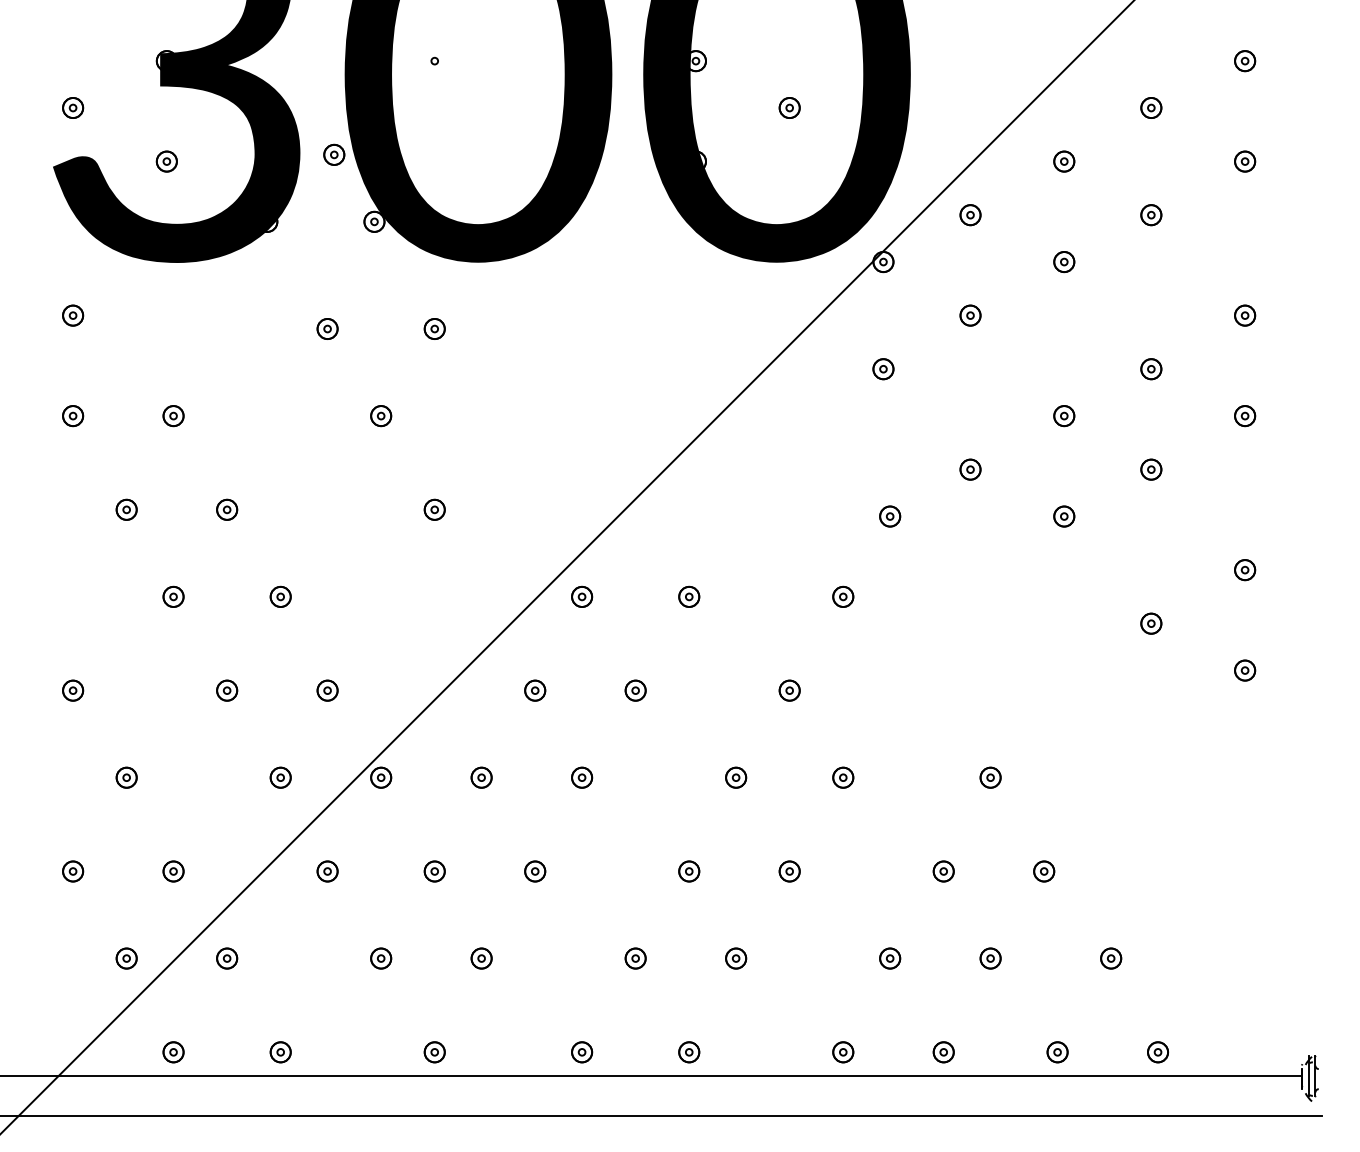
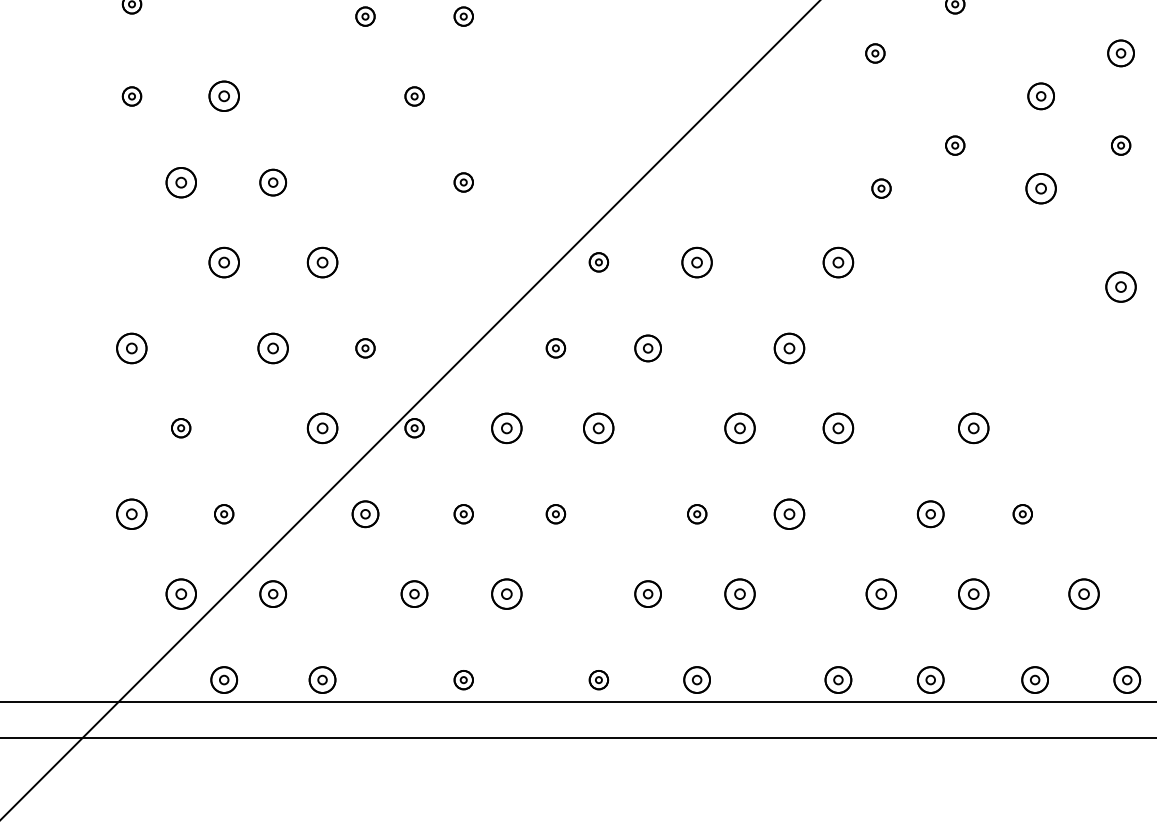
part: (1151, 369) -> (1121, 53), size x1.4
part: (173, 416) -> (224, 96), size x1.6
part: (1064, 416) -> (1041, 96), size x1.4
part: (126, 509) -> (181, 182), size x1.6
part: (227, 509) -> (273, 182), size x1.4
part: (1064, 516) -> (1041, 188), size x1.6
part: (173, 596) -> (224, 261), size x1.6
part: (280, 596) -> (322, 261), size x1.6
part: (689, 596) -> (697, 261), size x1.6
part: (843, 596) -> (838, 261), size x1.6
part: (1151, 623) -> (1121, 286), size x1.6
part: (73, 690) -> (132, 348), size x1.6
part: (227, 690) -> (273, 348), size x1.6
part: (635, 690) -> (647, 348), size x1.4
part: (789, 690) -> (789, 348), size x1.6
part: (280, 777) -> (322, 428), size x1.6
part: (481, 777) -> (506, 428), size x1.6
part: (582, 777) -> (599, 428), size x1.6
part: (736, 777) -> (740, 428), size x1.6
part: (843, 777) -> (838, 428), size x1.6
part: (990, 777) -> (973, 428), size x1.6
part: (73, 871) -> (132, 514), size x1.6
part: (327, 871) -> (365, 514), size x1.4
part: (789, 871) -> (789, 514), size x1.6
part: (943, 871) -> (930, 514), size x1.4
part: (126, 958) -> (181, 594), size x1.6
part: (227, 958) -> (273, 594), size x1.4
part: (381, 958) -> (414, 594), size x1.4
part: (481, 958) -> (506, 594), size x1.6
part: (635, 958) -> (647, 594), size x1.4
part: (736, 958) -> (740, 594), size x1.6
part: (890, 958) -> (881, 594), size x1.6
part: (990, 958) -> (973, 594), size x1.6
part: (1111, 958) -> (1084, 594), size x1.6
part: (173, 1052) -> (224, 680), size x1.4
part: (280, 1052) -> (322, 680), size x1.4
part: (689, 1052) -> (697, 680), size x1.4
part: (843, 1052) -> (838, 680), size x1.4
part: (943, 1052) -> (930, 680), size x1.4
part: (1057, 1052) -> (1035, 680), size x1.4
part: (1157, 1052) -> (1126, 680), size x1.4

